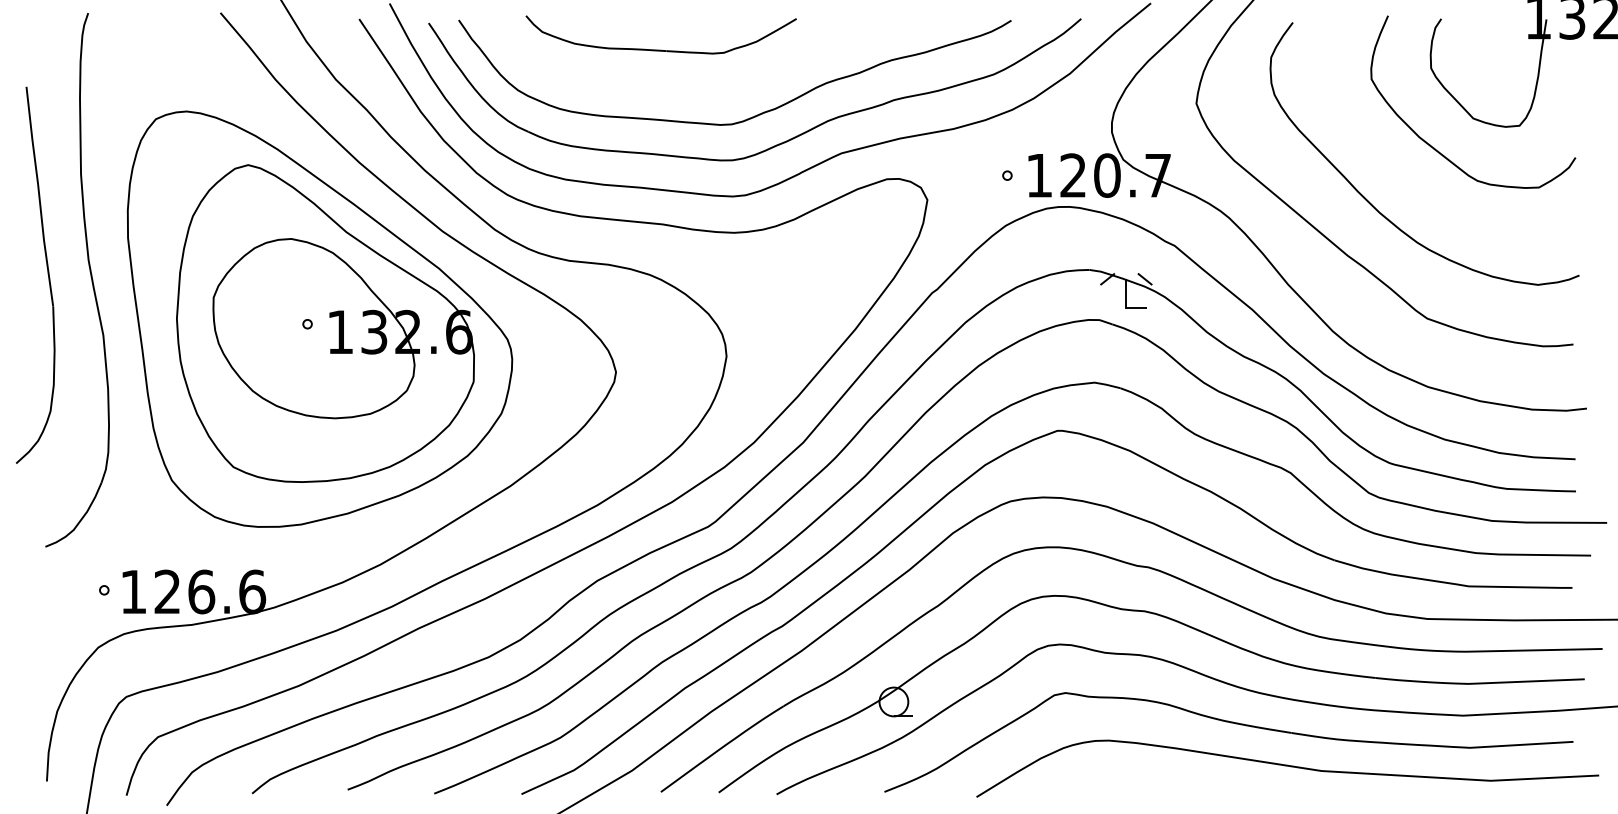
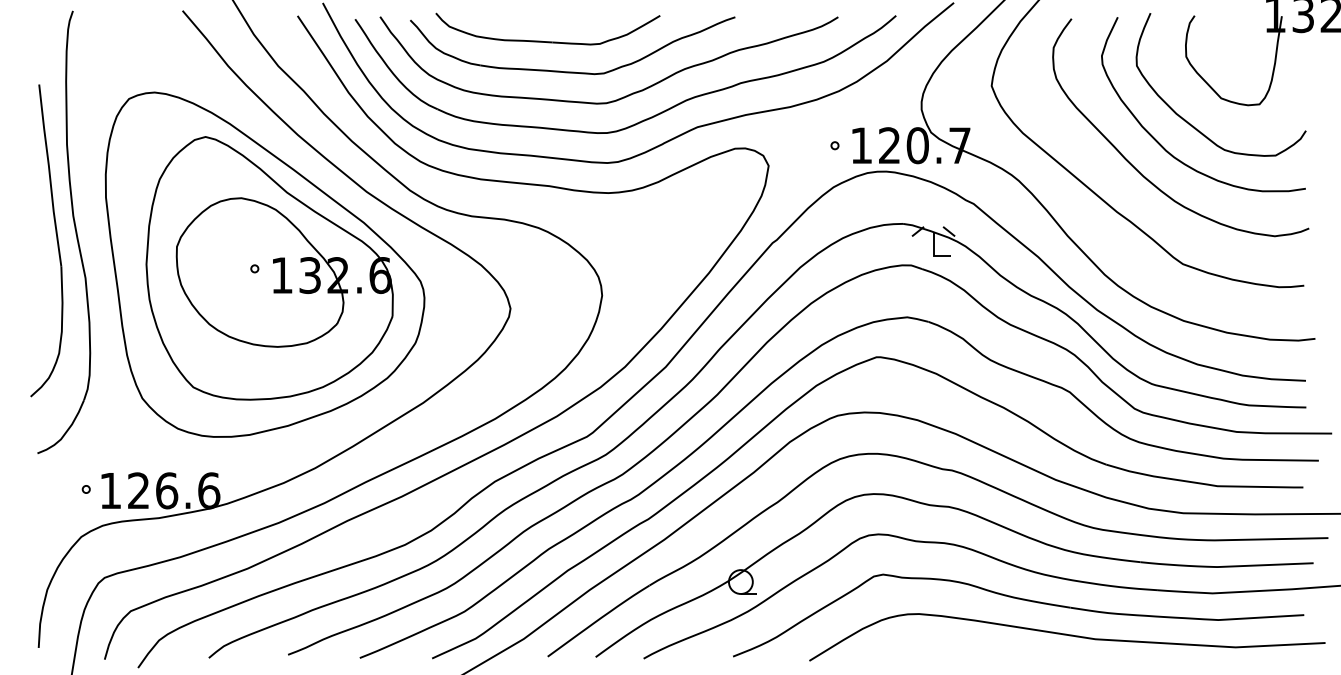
part: (690, 86) -> (572, 71), added
curve: (1401, 174) -> (1161, 144), added
part: (47, 274) -> (56, 240), moved

